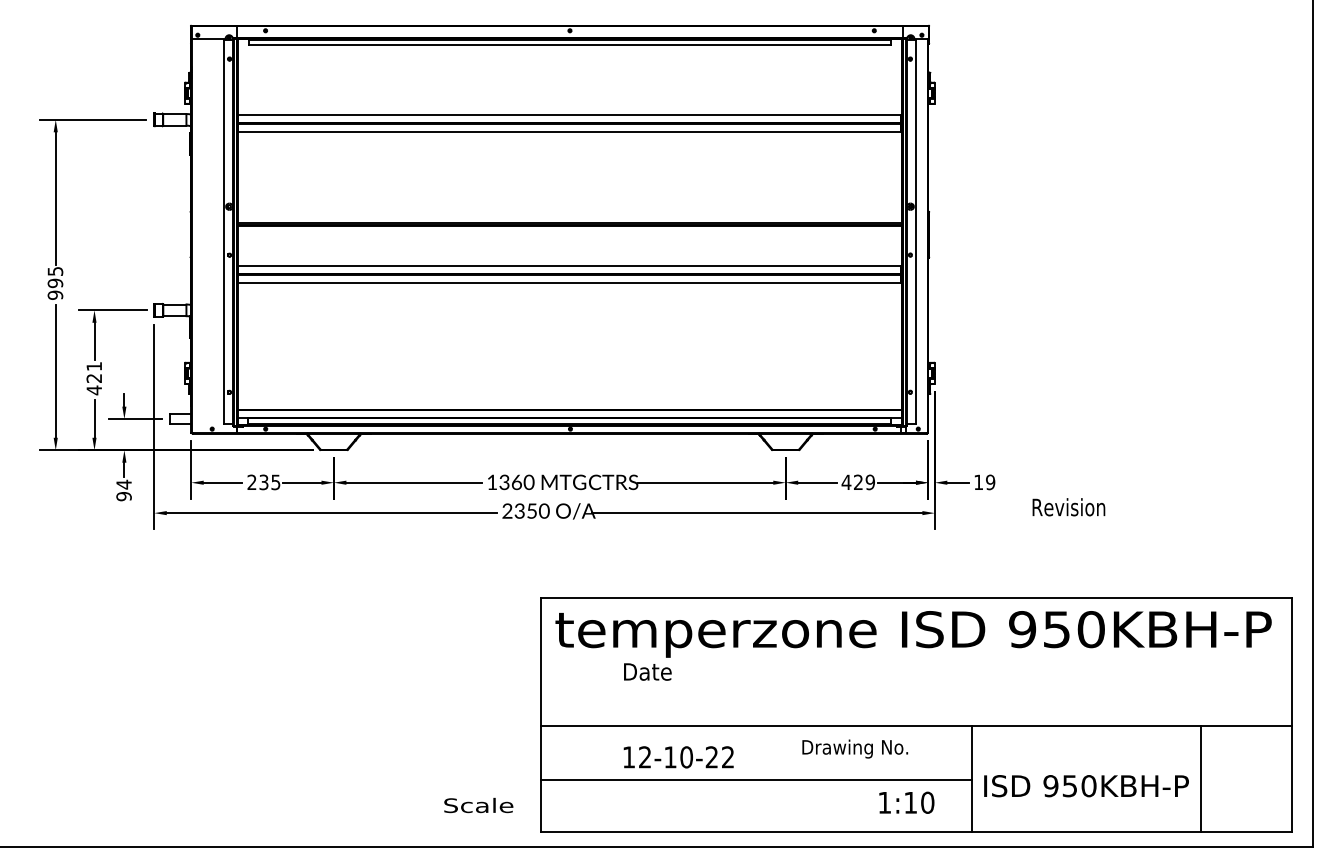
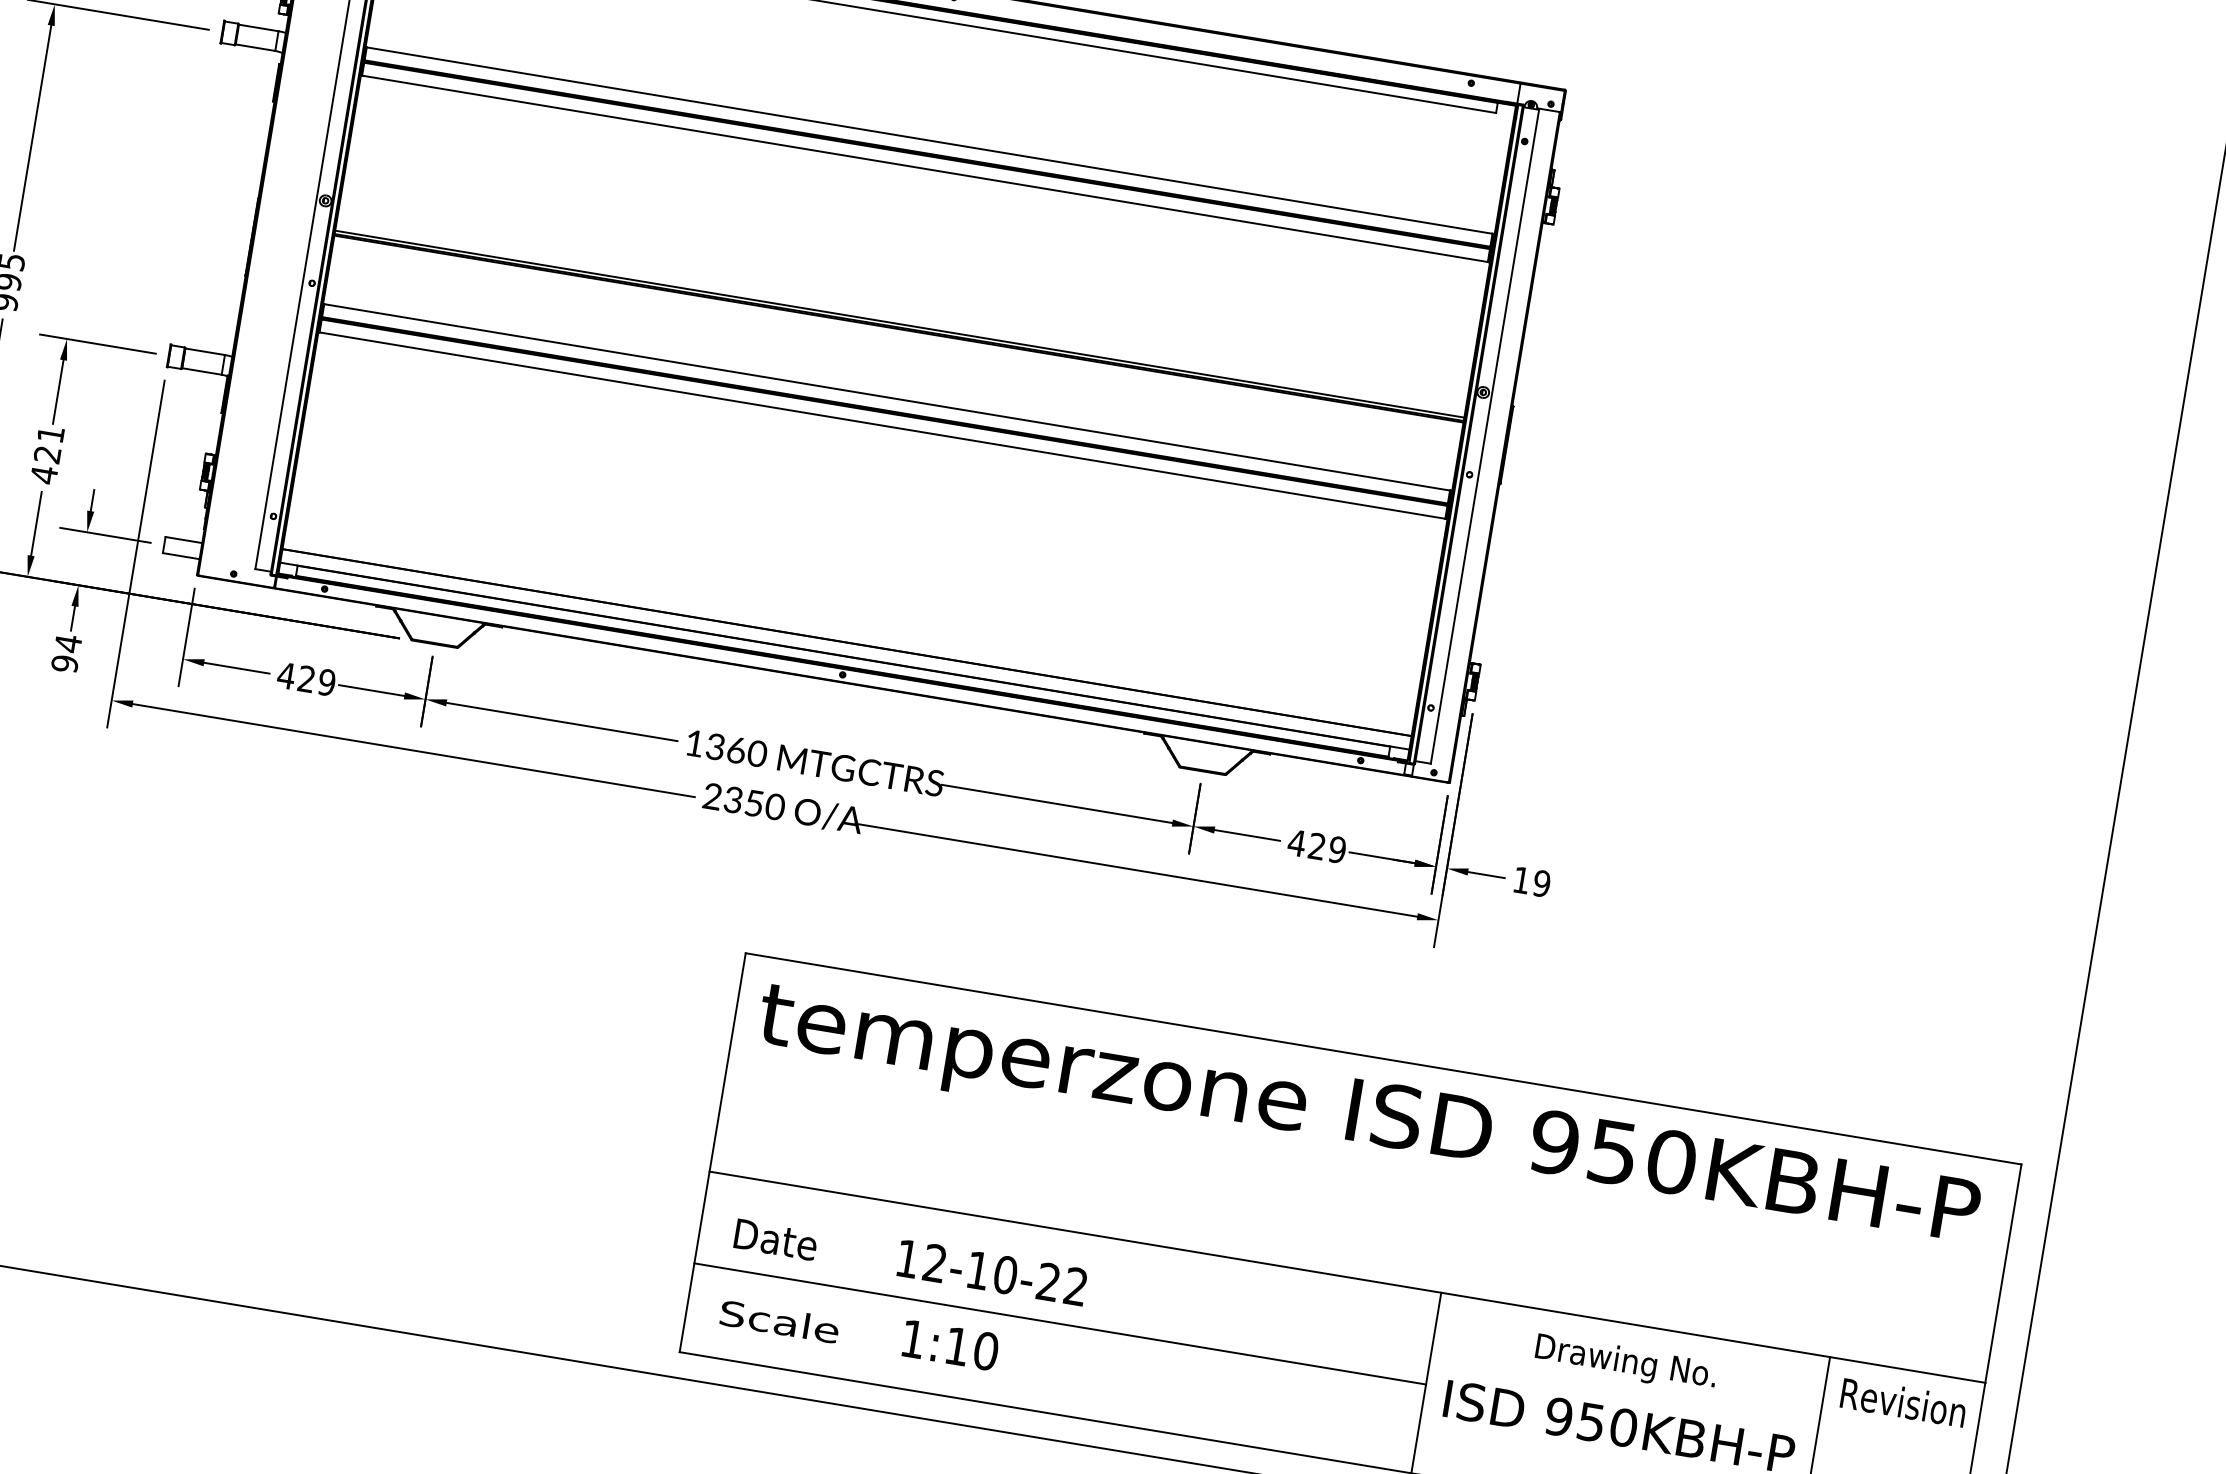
text: (263, 482) -> (305, 679), 235 -> 429
text: (1068, 507) -> (1902, 1402), moved
text: (647, 671) -> (775, 1238), moved
text: (855, 748) -> (1626, 1362), moved
text: (678, 757) -> (991, 1273), moved
text: (906, 802) -> (950, 1344), moved
text: (478, 805) -> (779, 1321), moved

